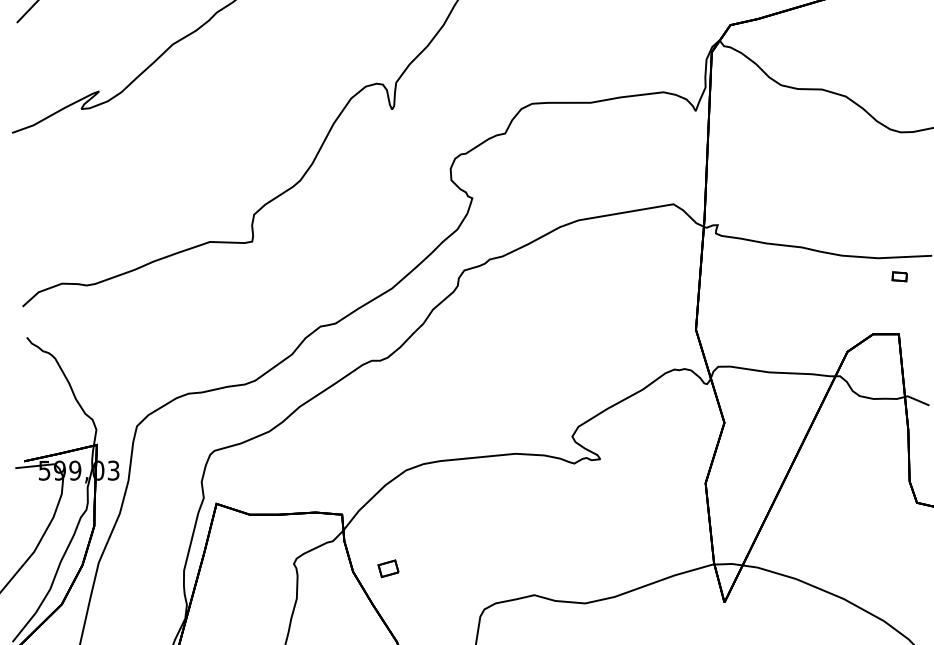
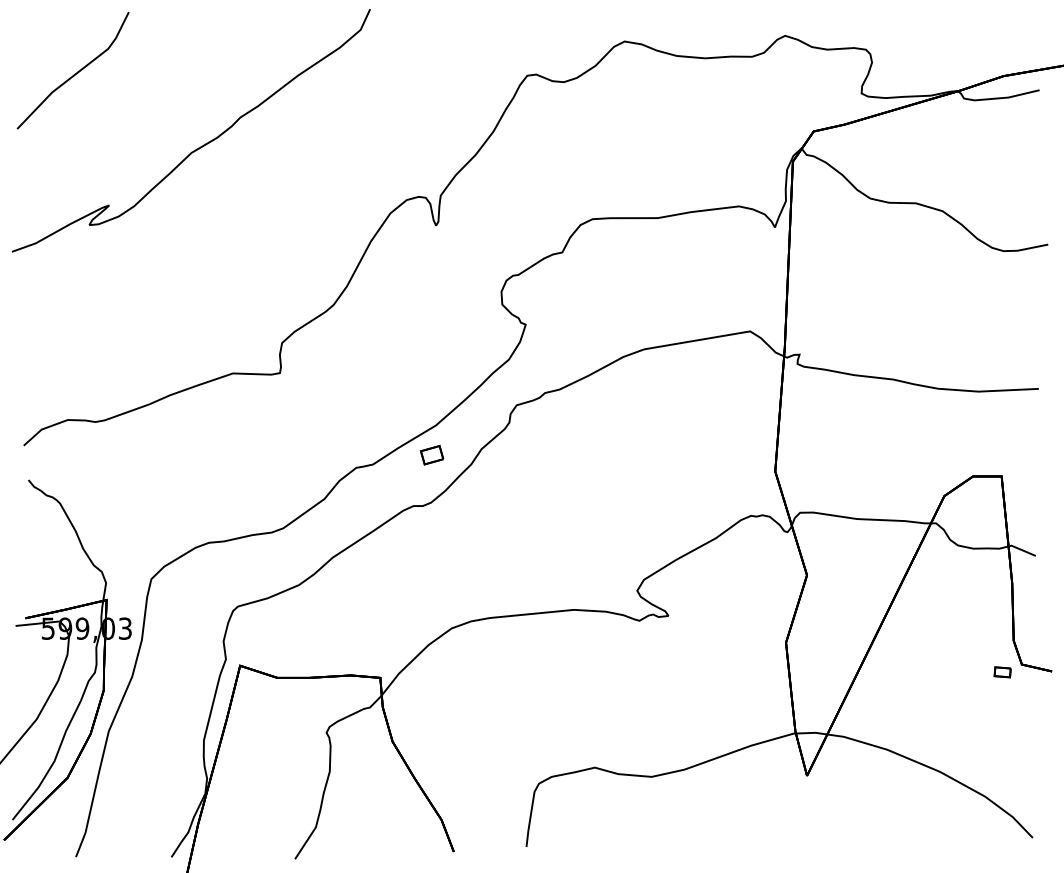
part: (899, 276) -> (1002, 672), moved
part: (388, 569) -> (432, 455), moved

